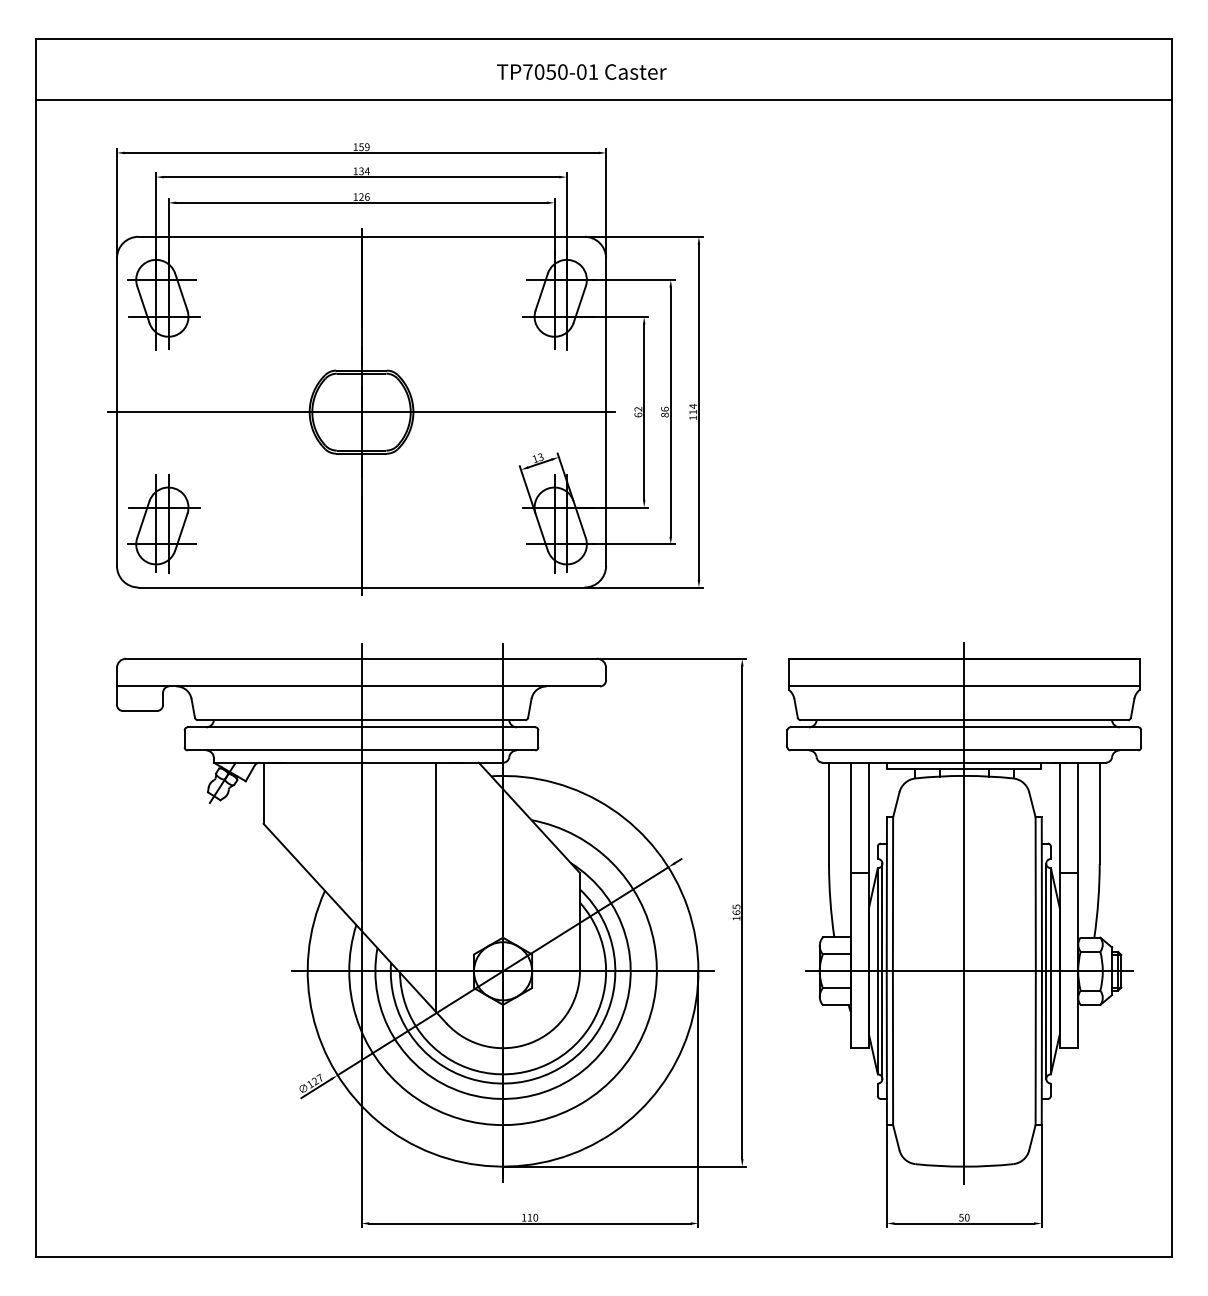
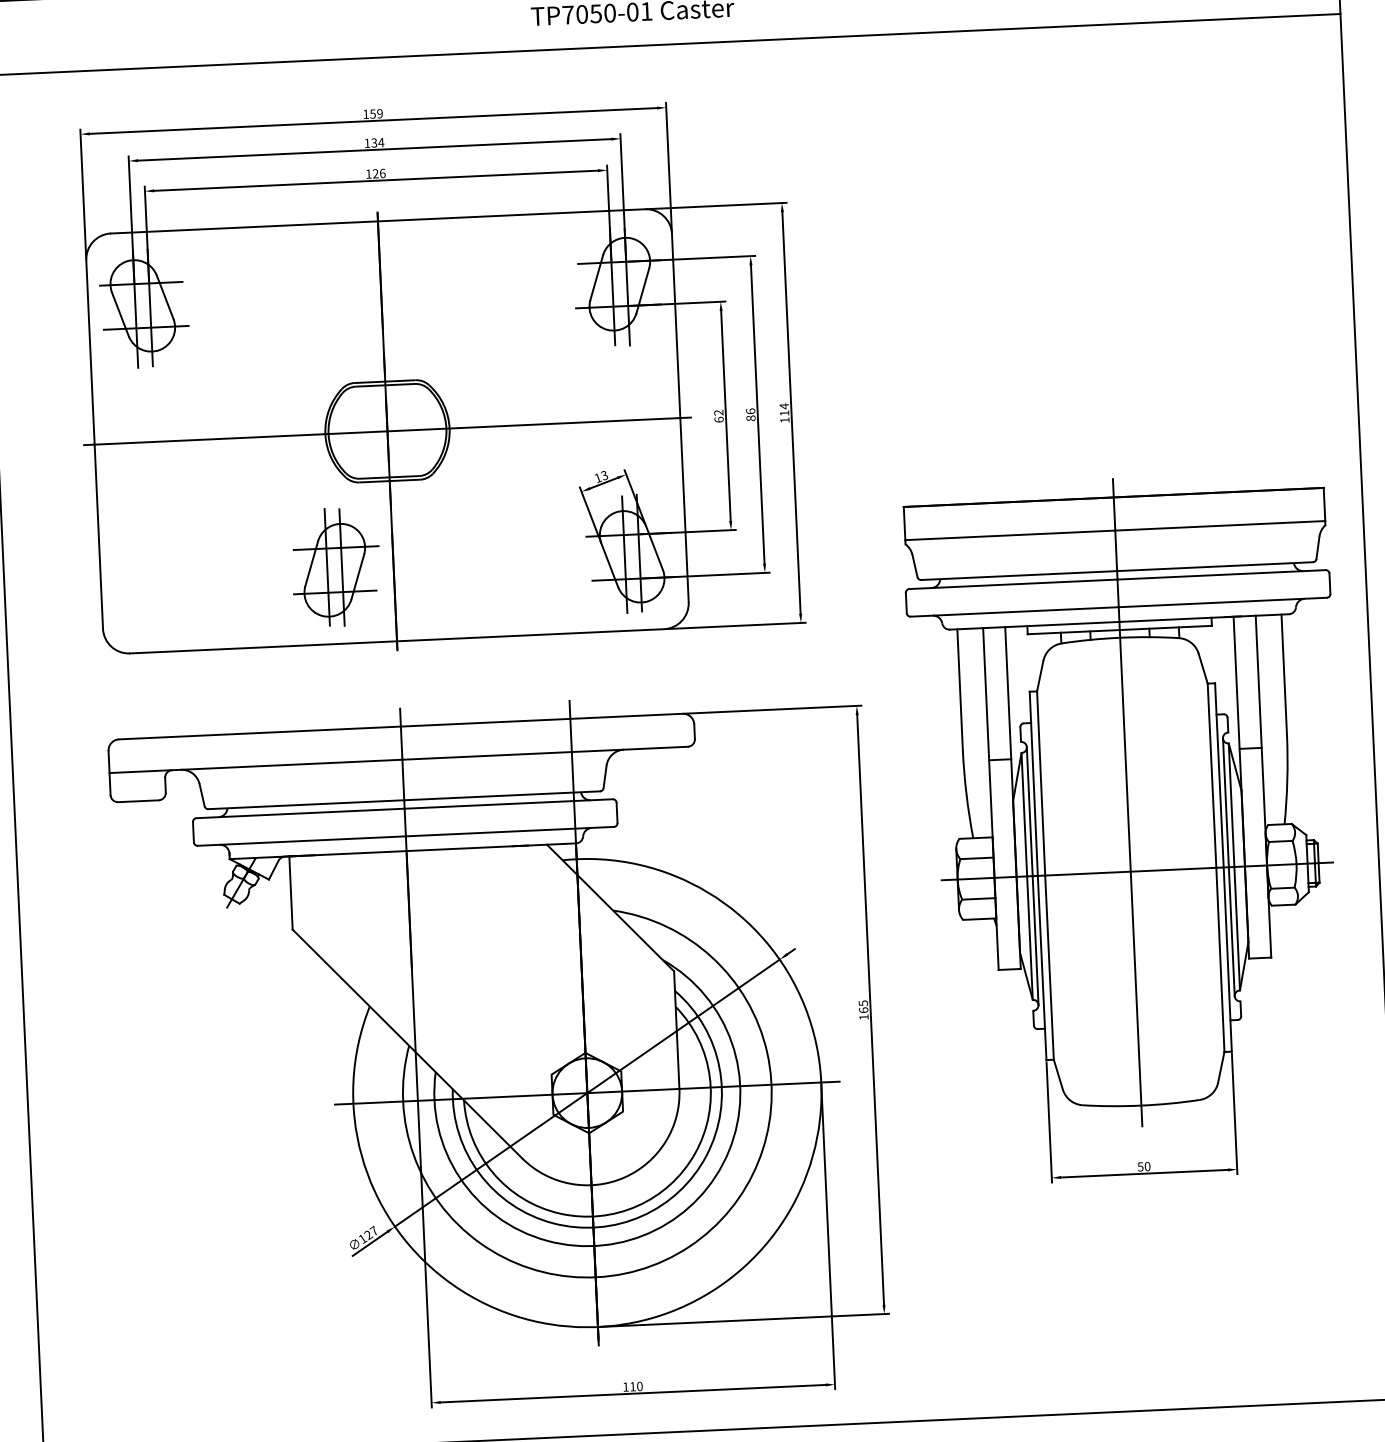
part: (163, 523) -> (336, 567), moved
line: (435, 886) -> (501, 995), removed
part: (964, 934) -> (1128, 827), moved

